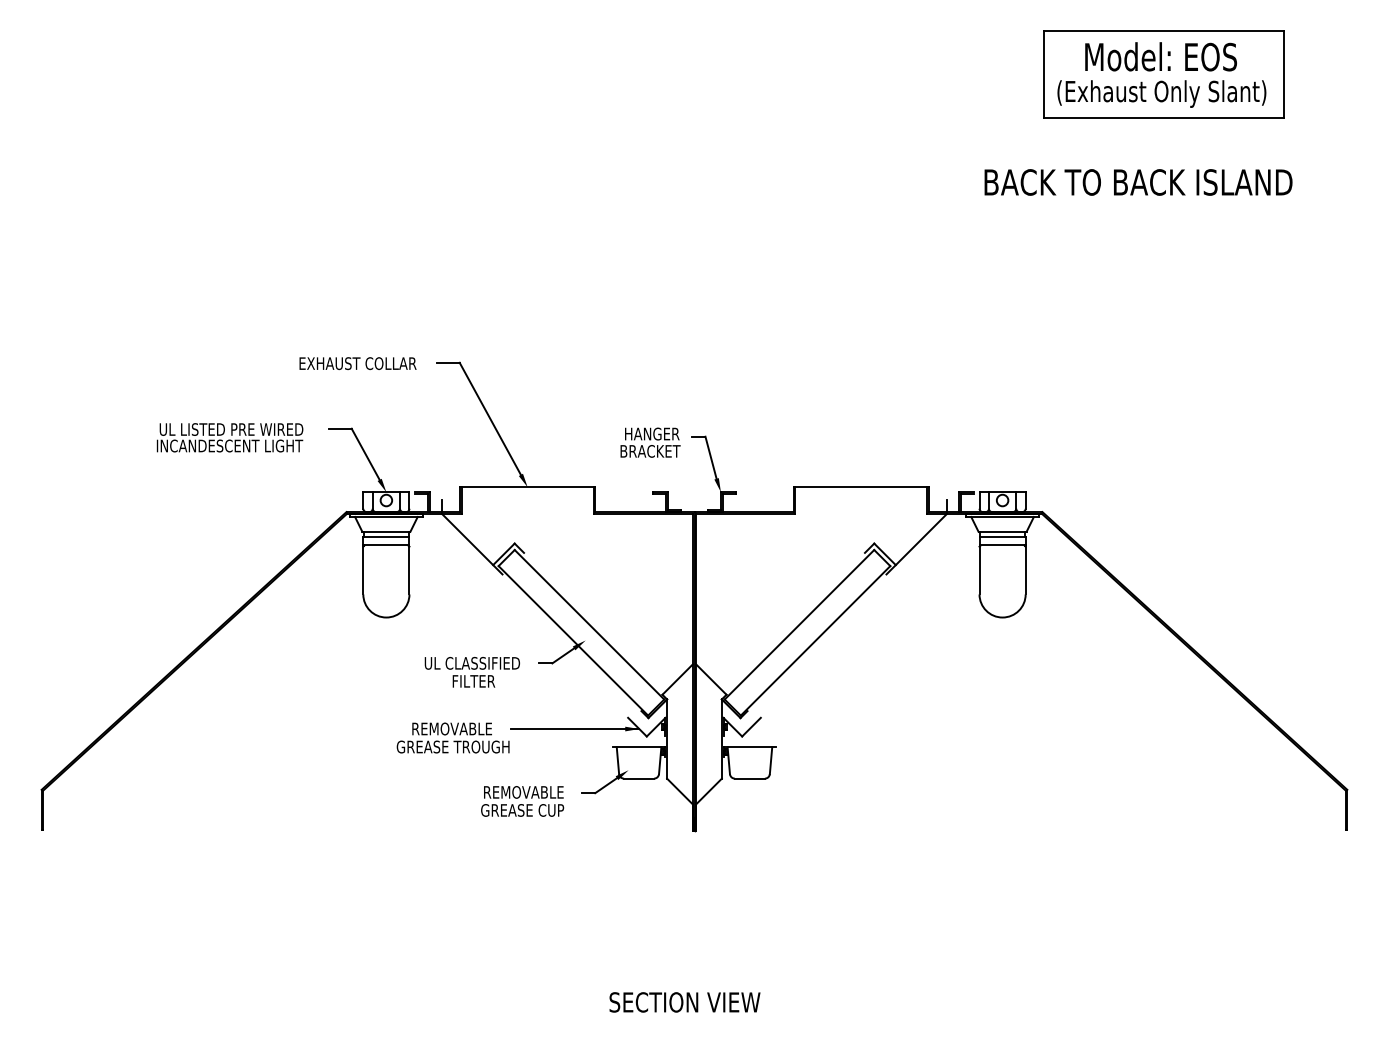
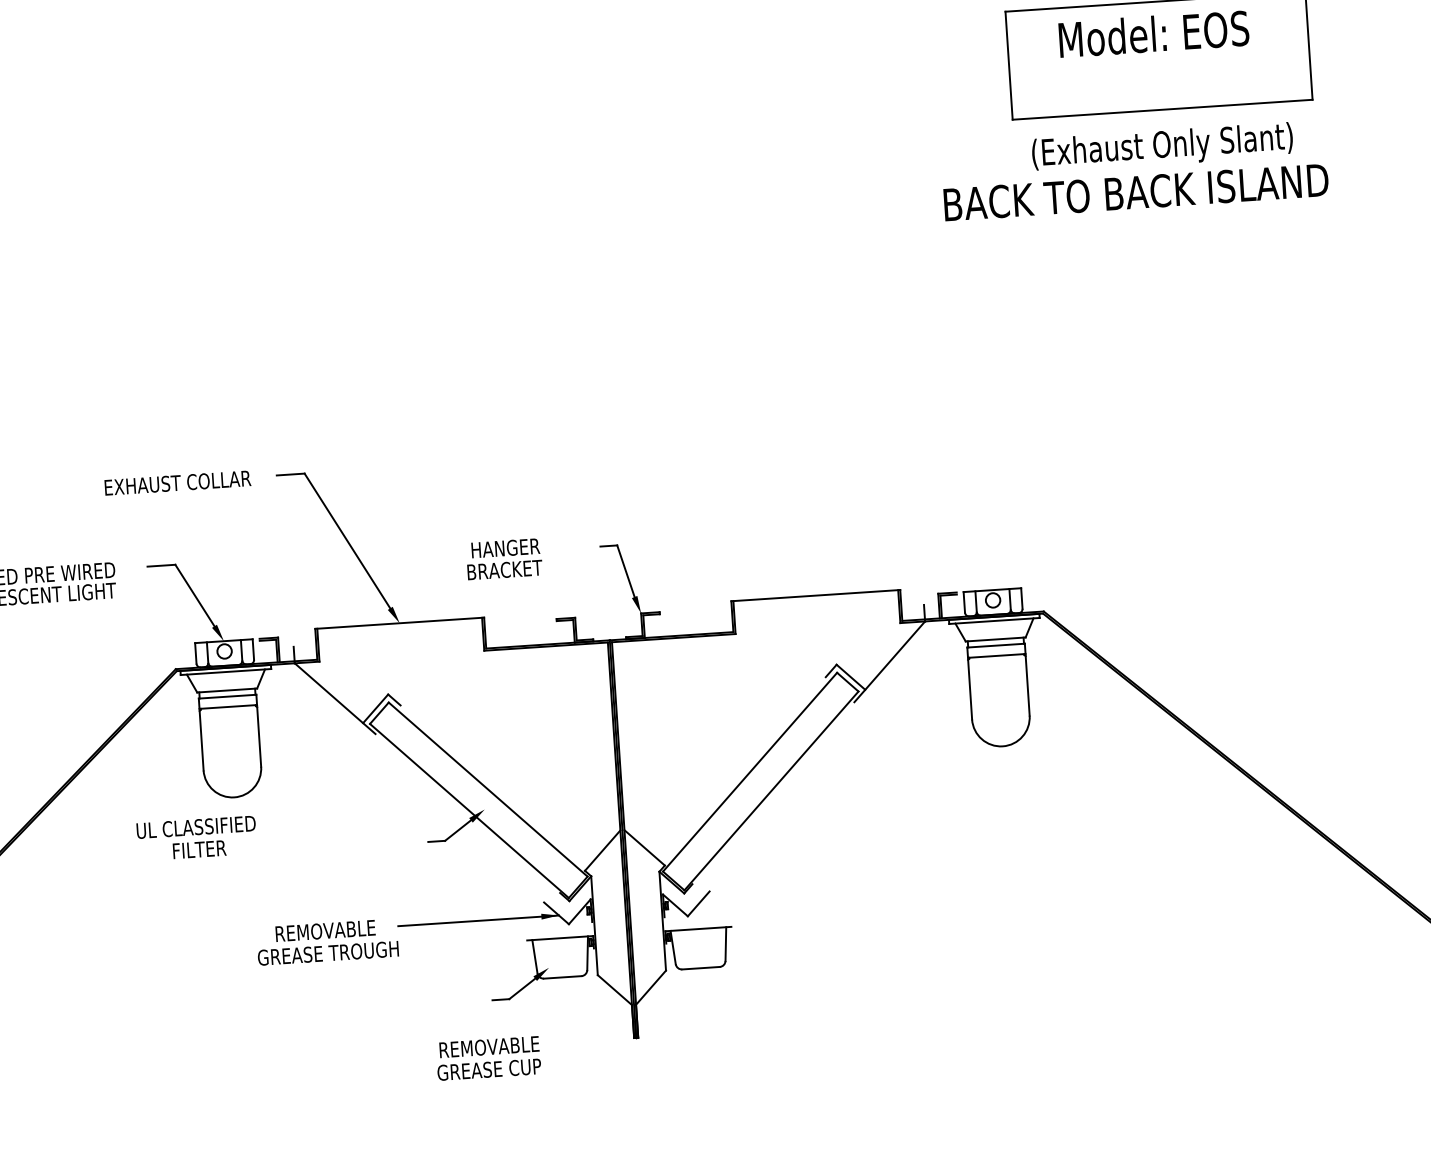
text: (1161, 93) -> (1162, 146), moved
text: (650, 442) -> (504, 558), moved
text: (471, 672) -> (195, 838), moved
text: (522, 801) -> (488, 1058), moved

